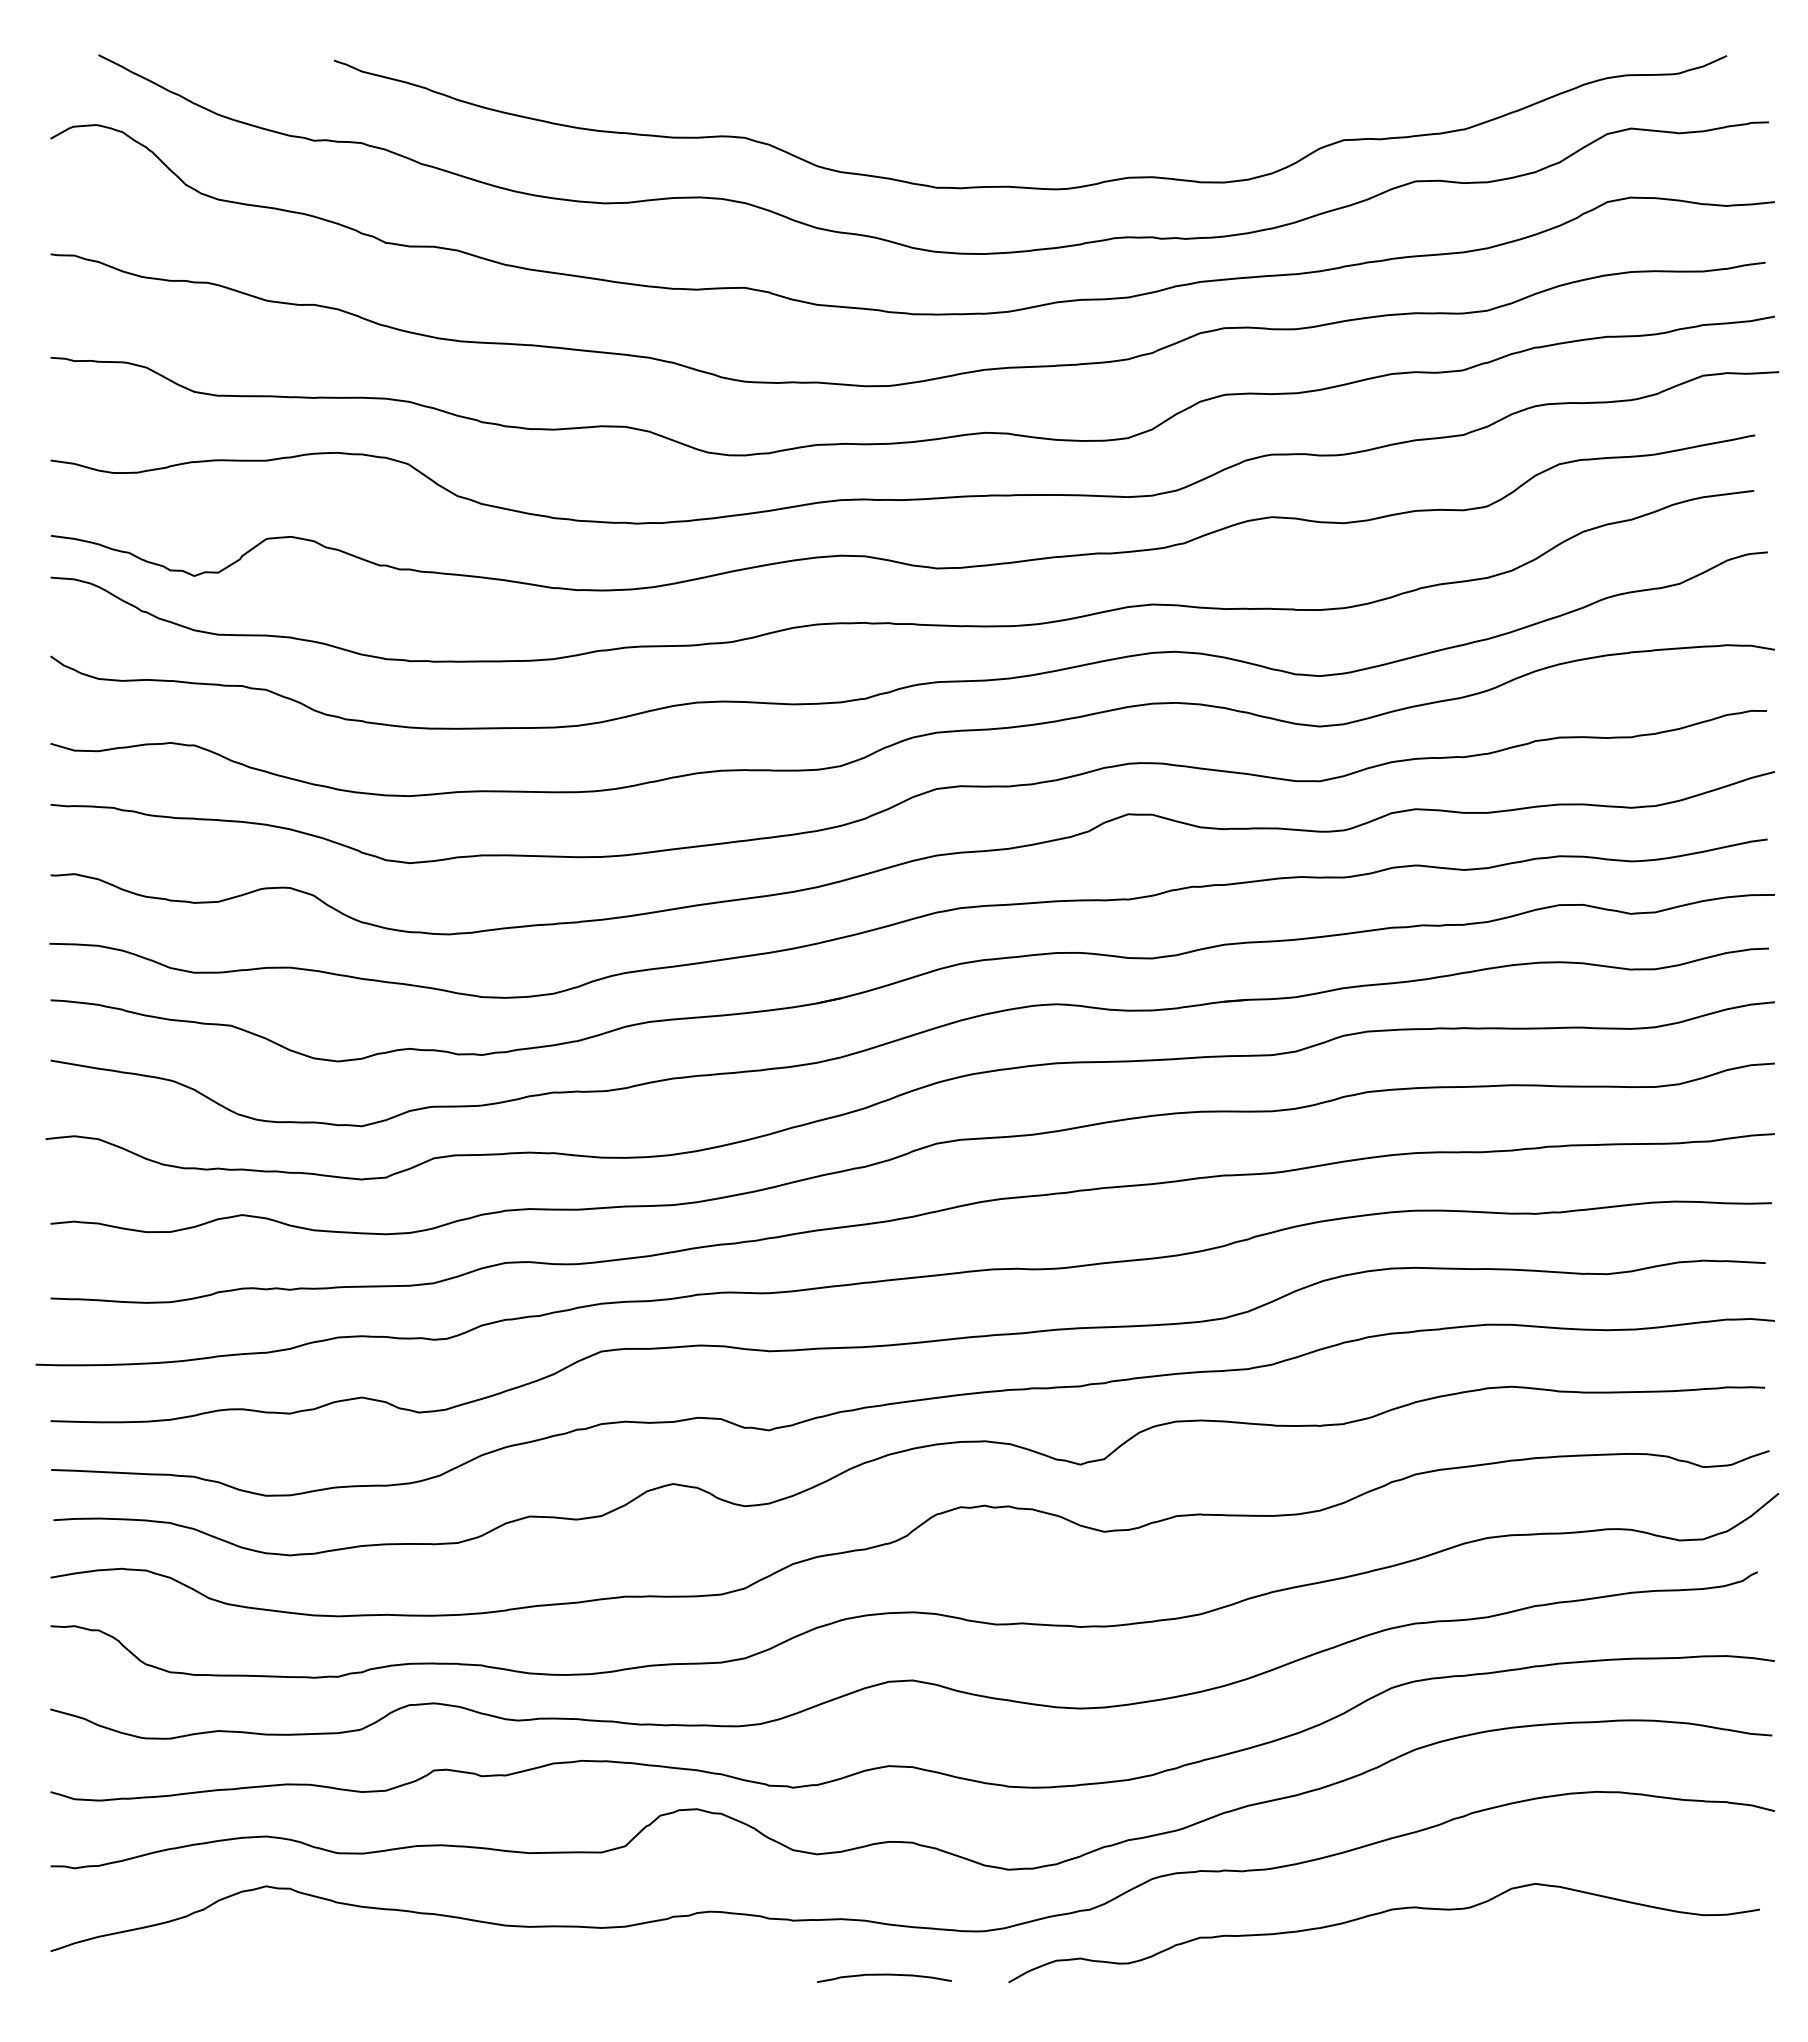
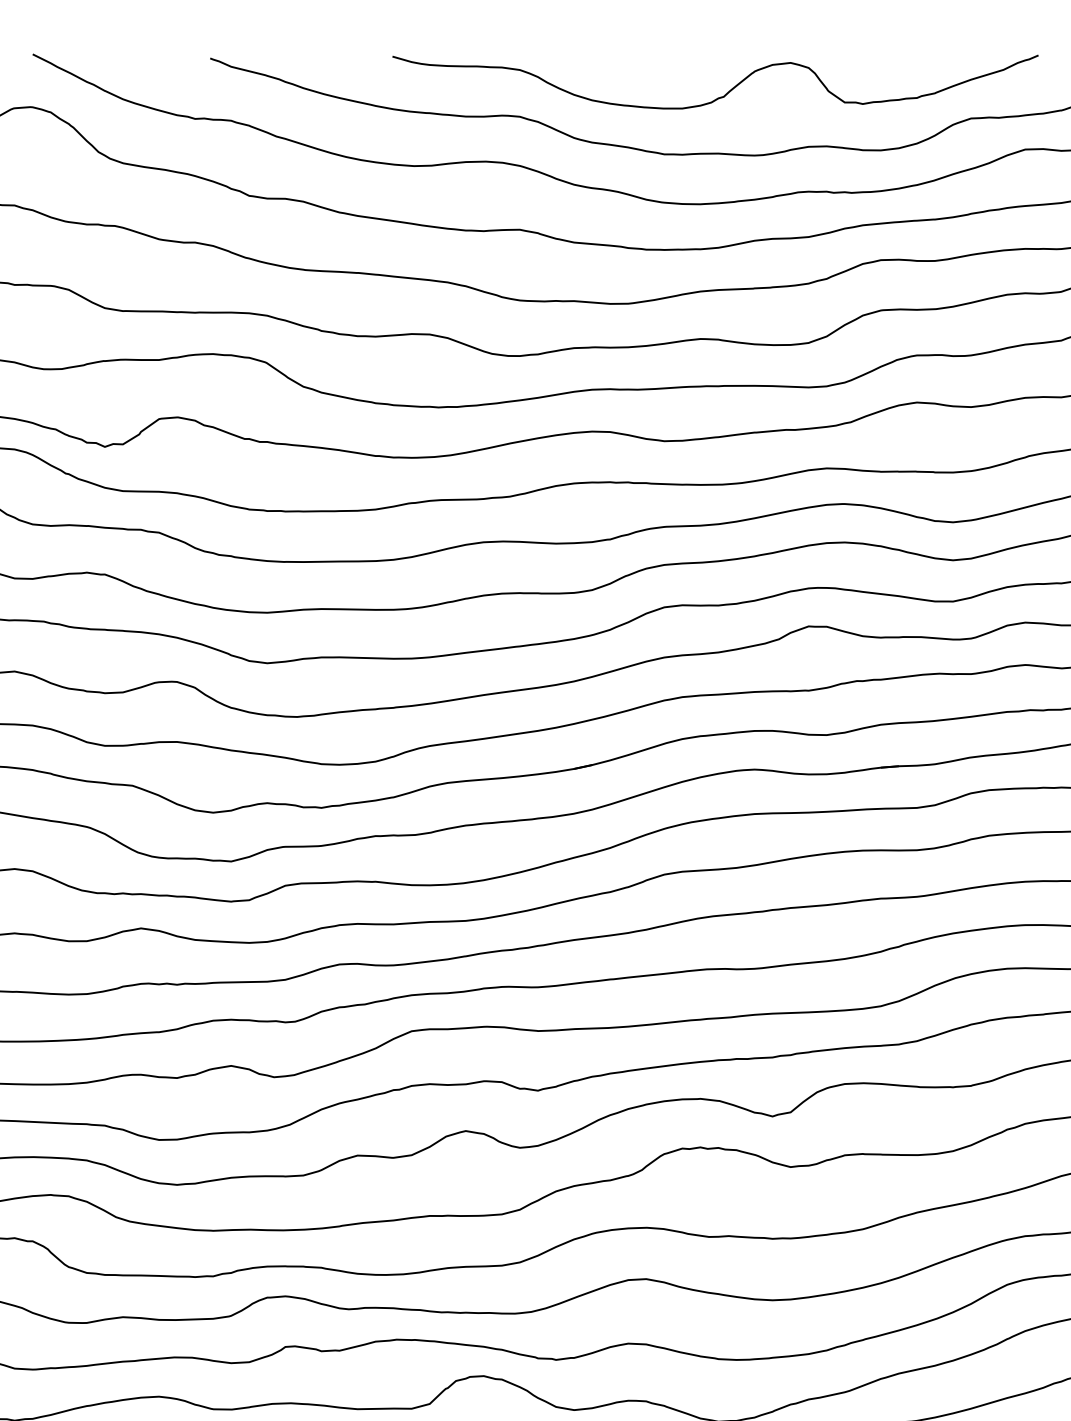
curve: (1011, 111) -> (720, 96), added

